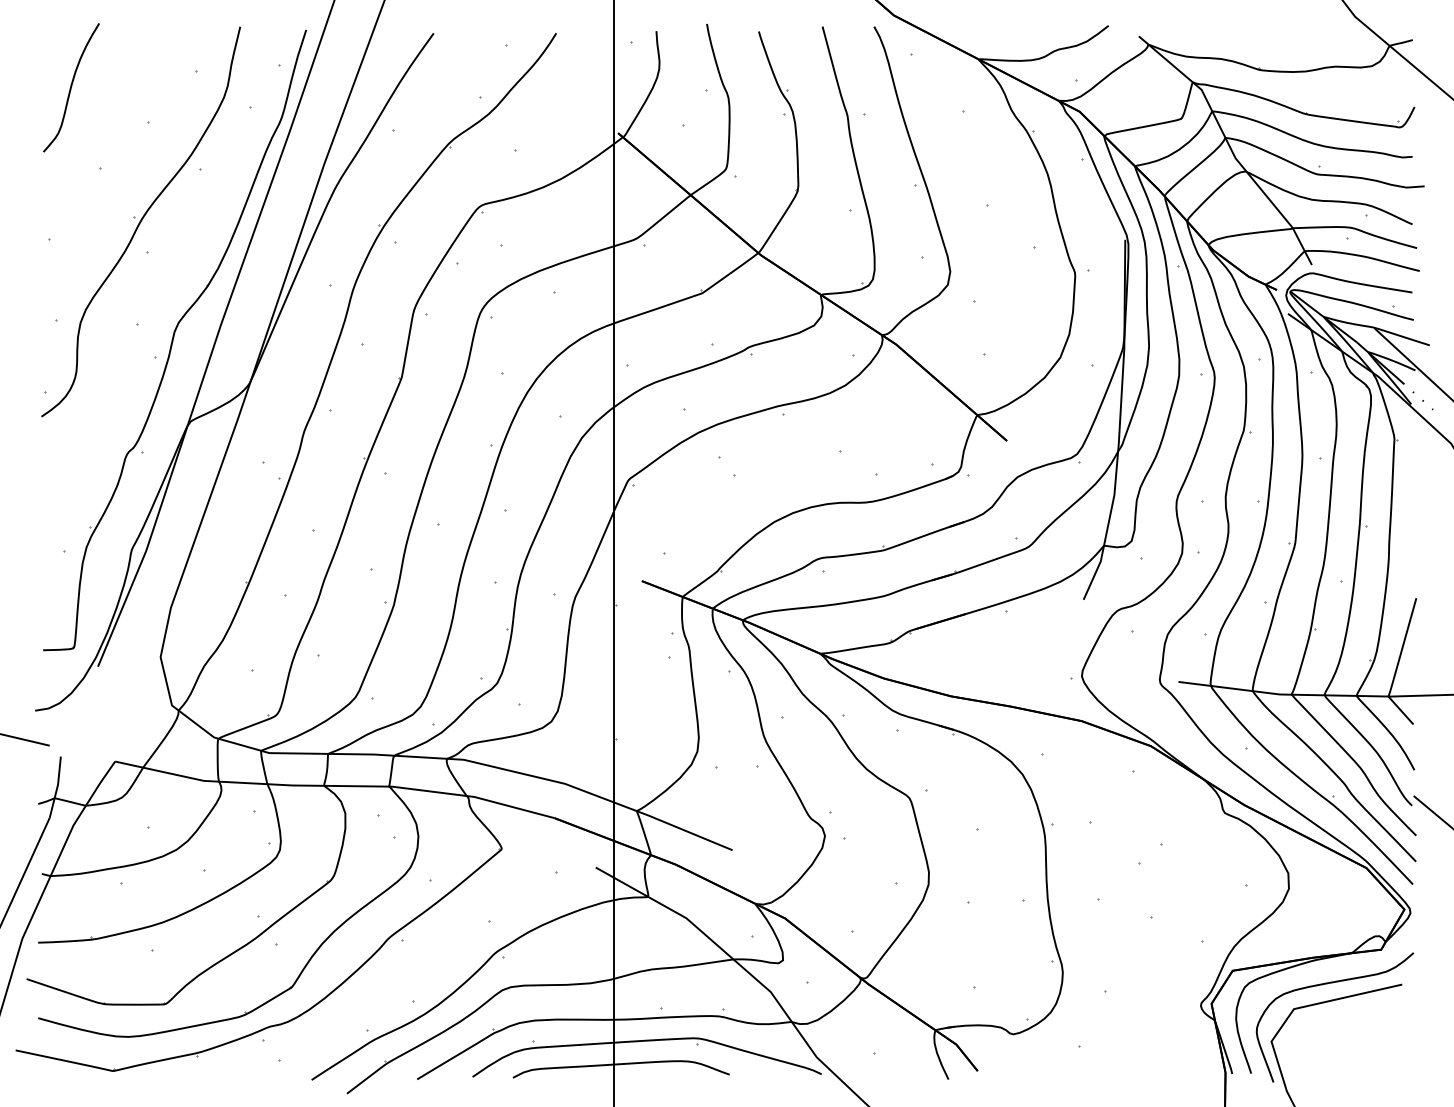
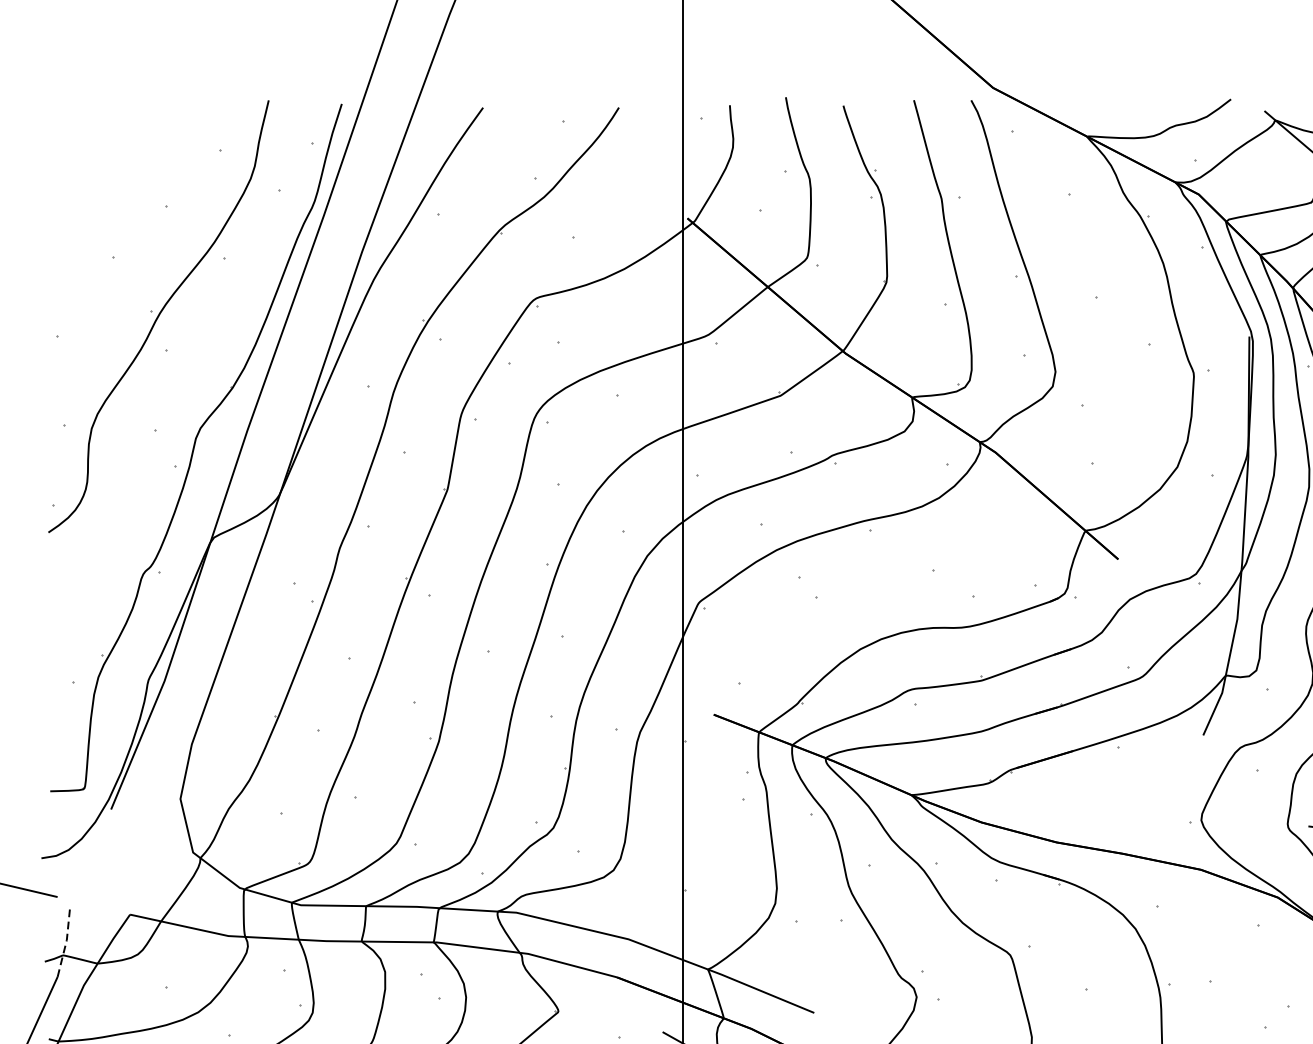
curve: (71, 87) -> (81, 167), removed
line: (57, 786) -> (66, 942), solid -> dashed

